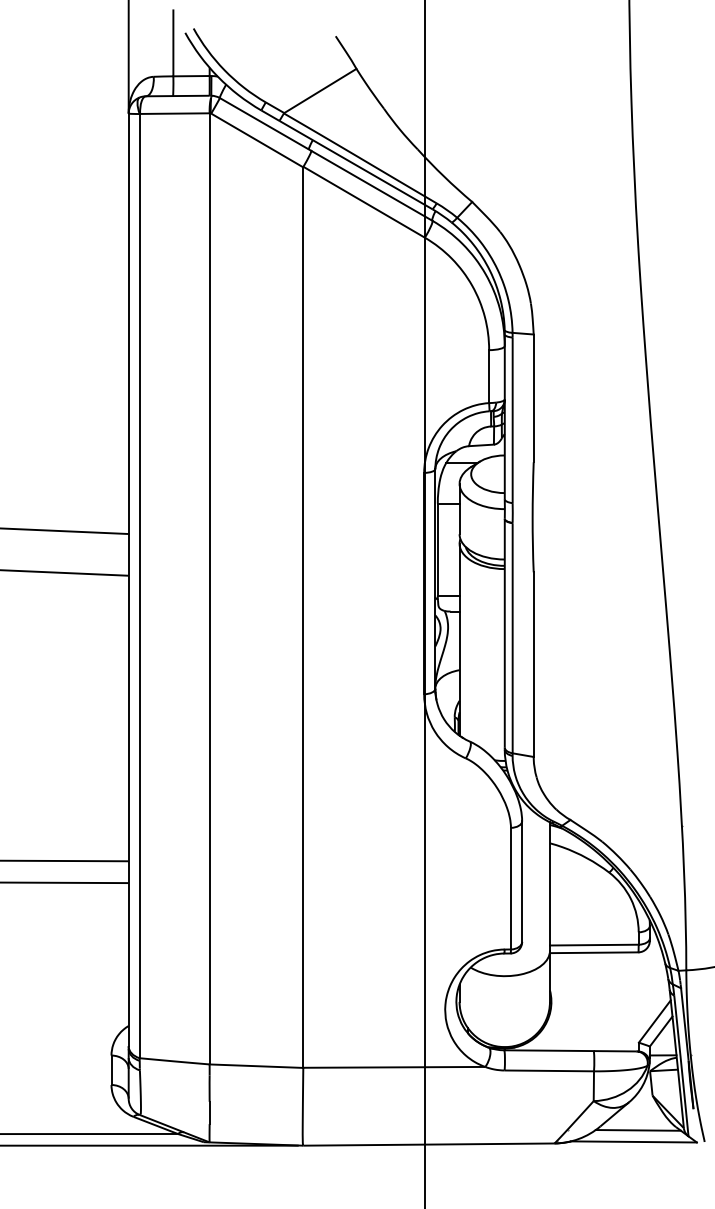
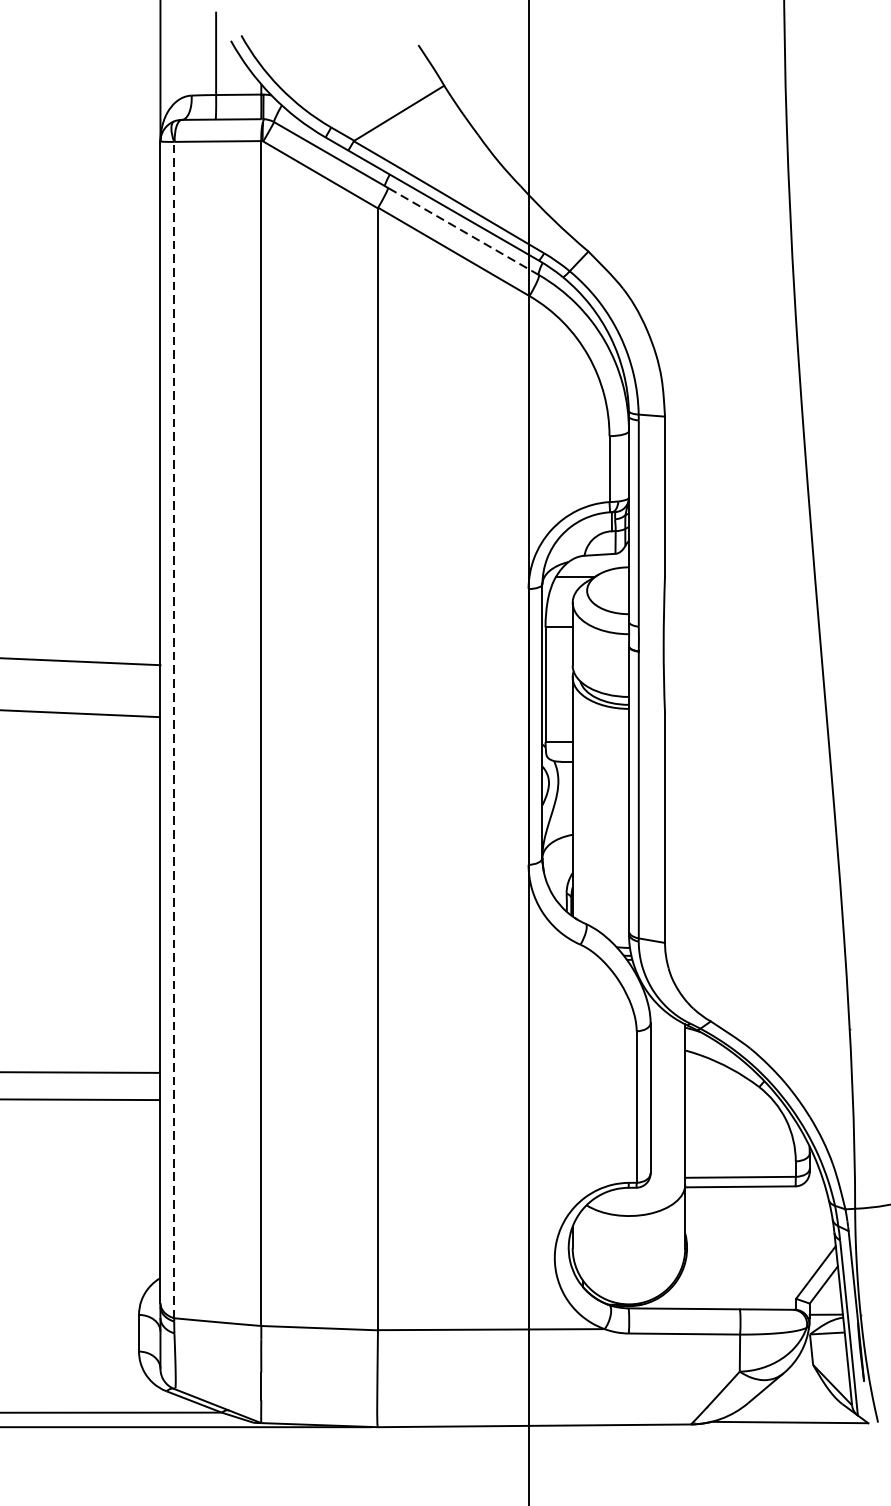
line: (371, 185) -> (462, 231), solid -> dashed
line: (139, 585) -> (173, 729), solid -> dashed
line: (638, 1130) -> (795, 1408), removed

